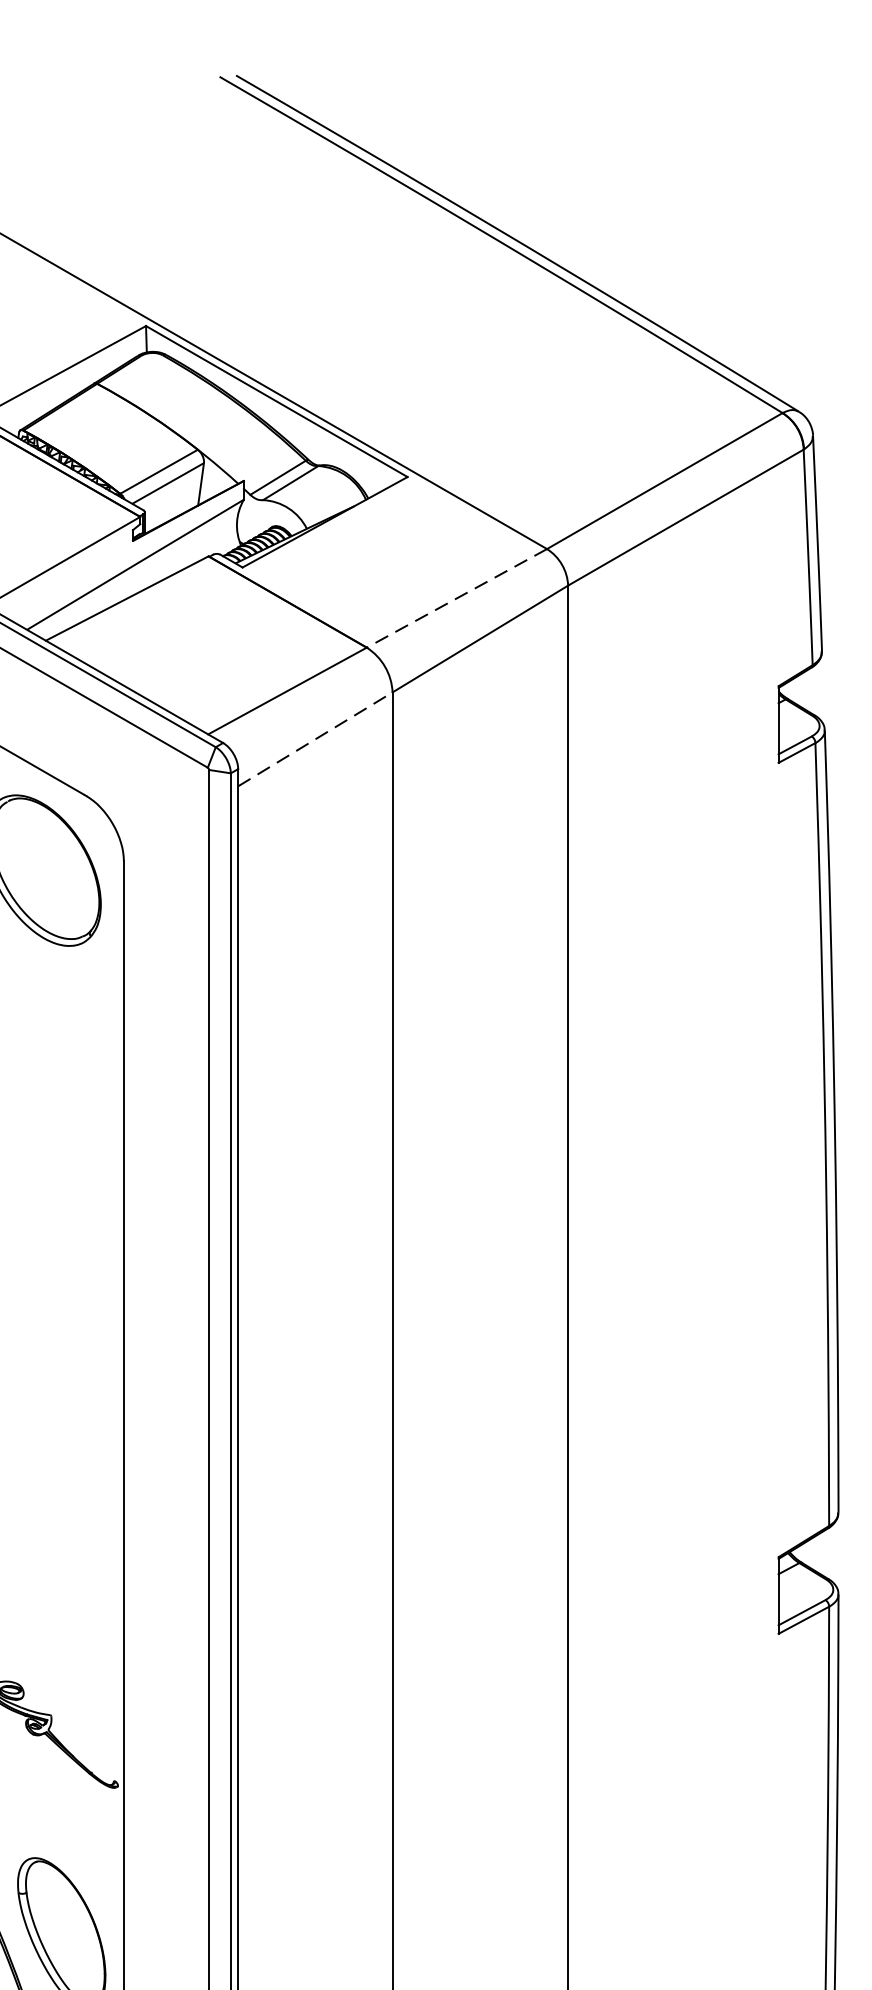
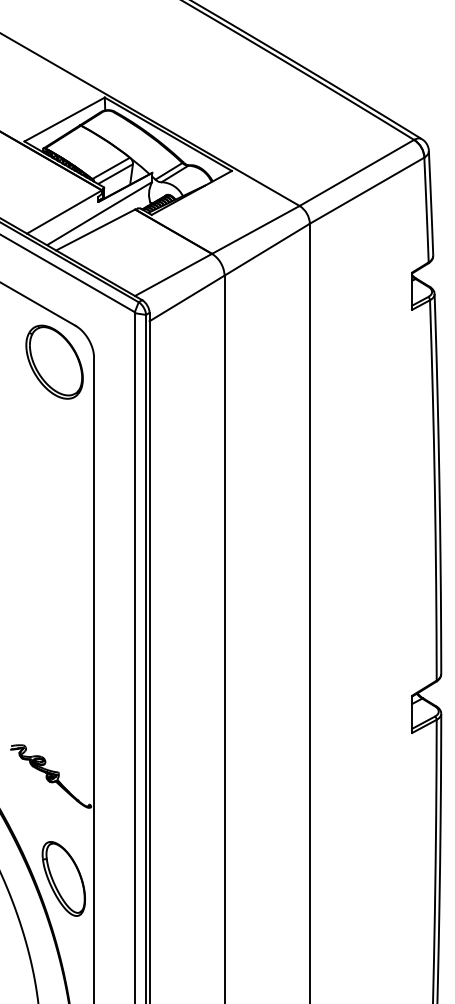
line: (456, 597) -> (255, 229), dashed -> solid
line: (316, 739) -> (187, 298), dashed -> solid

